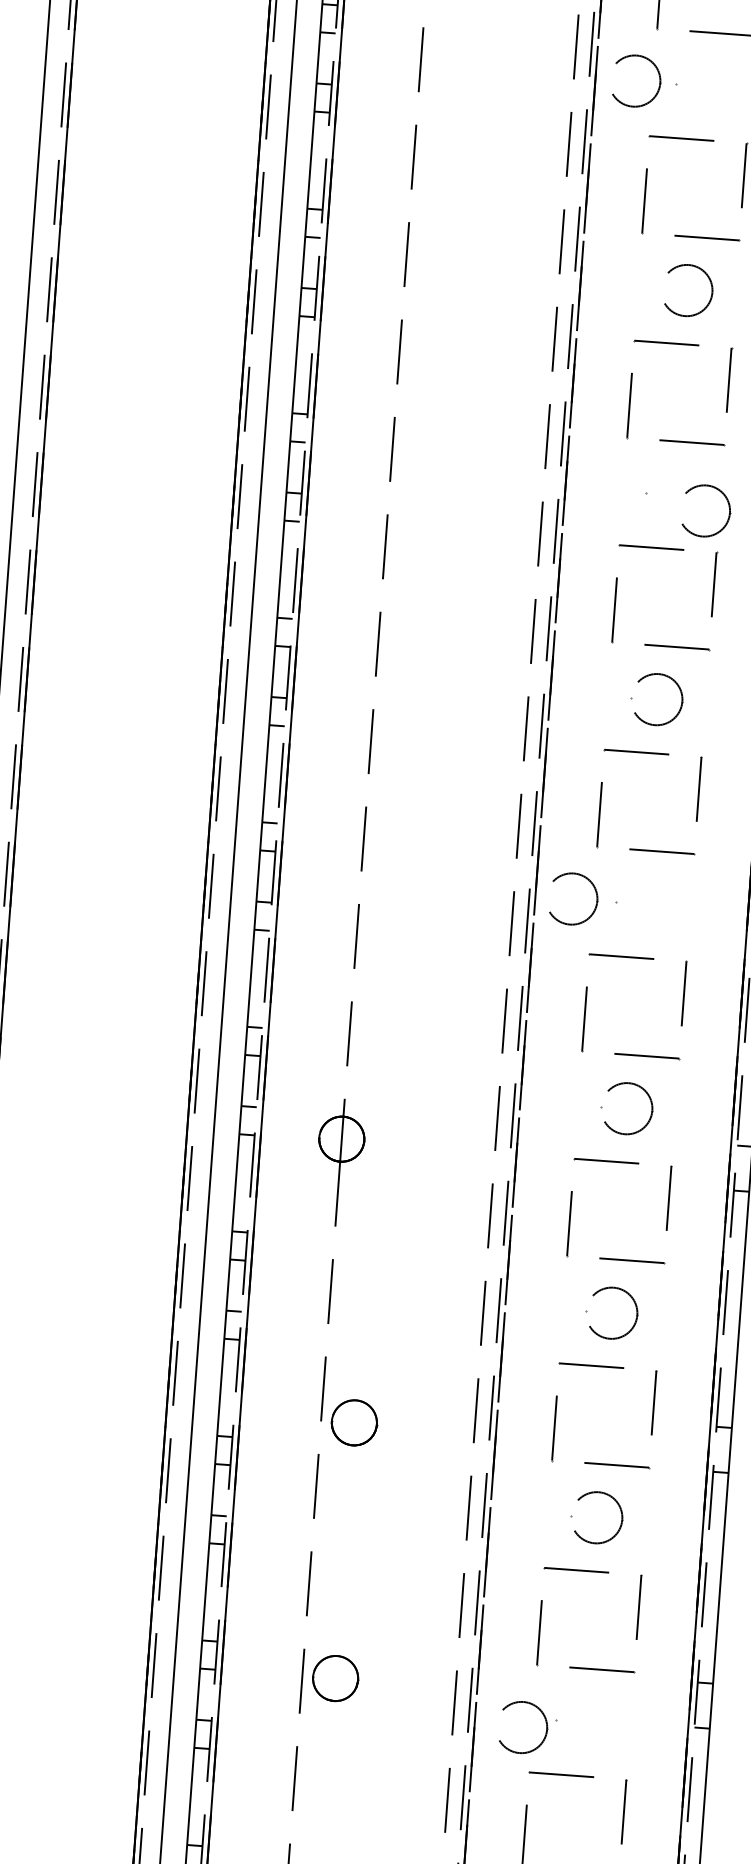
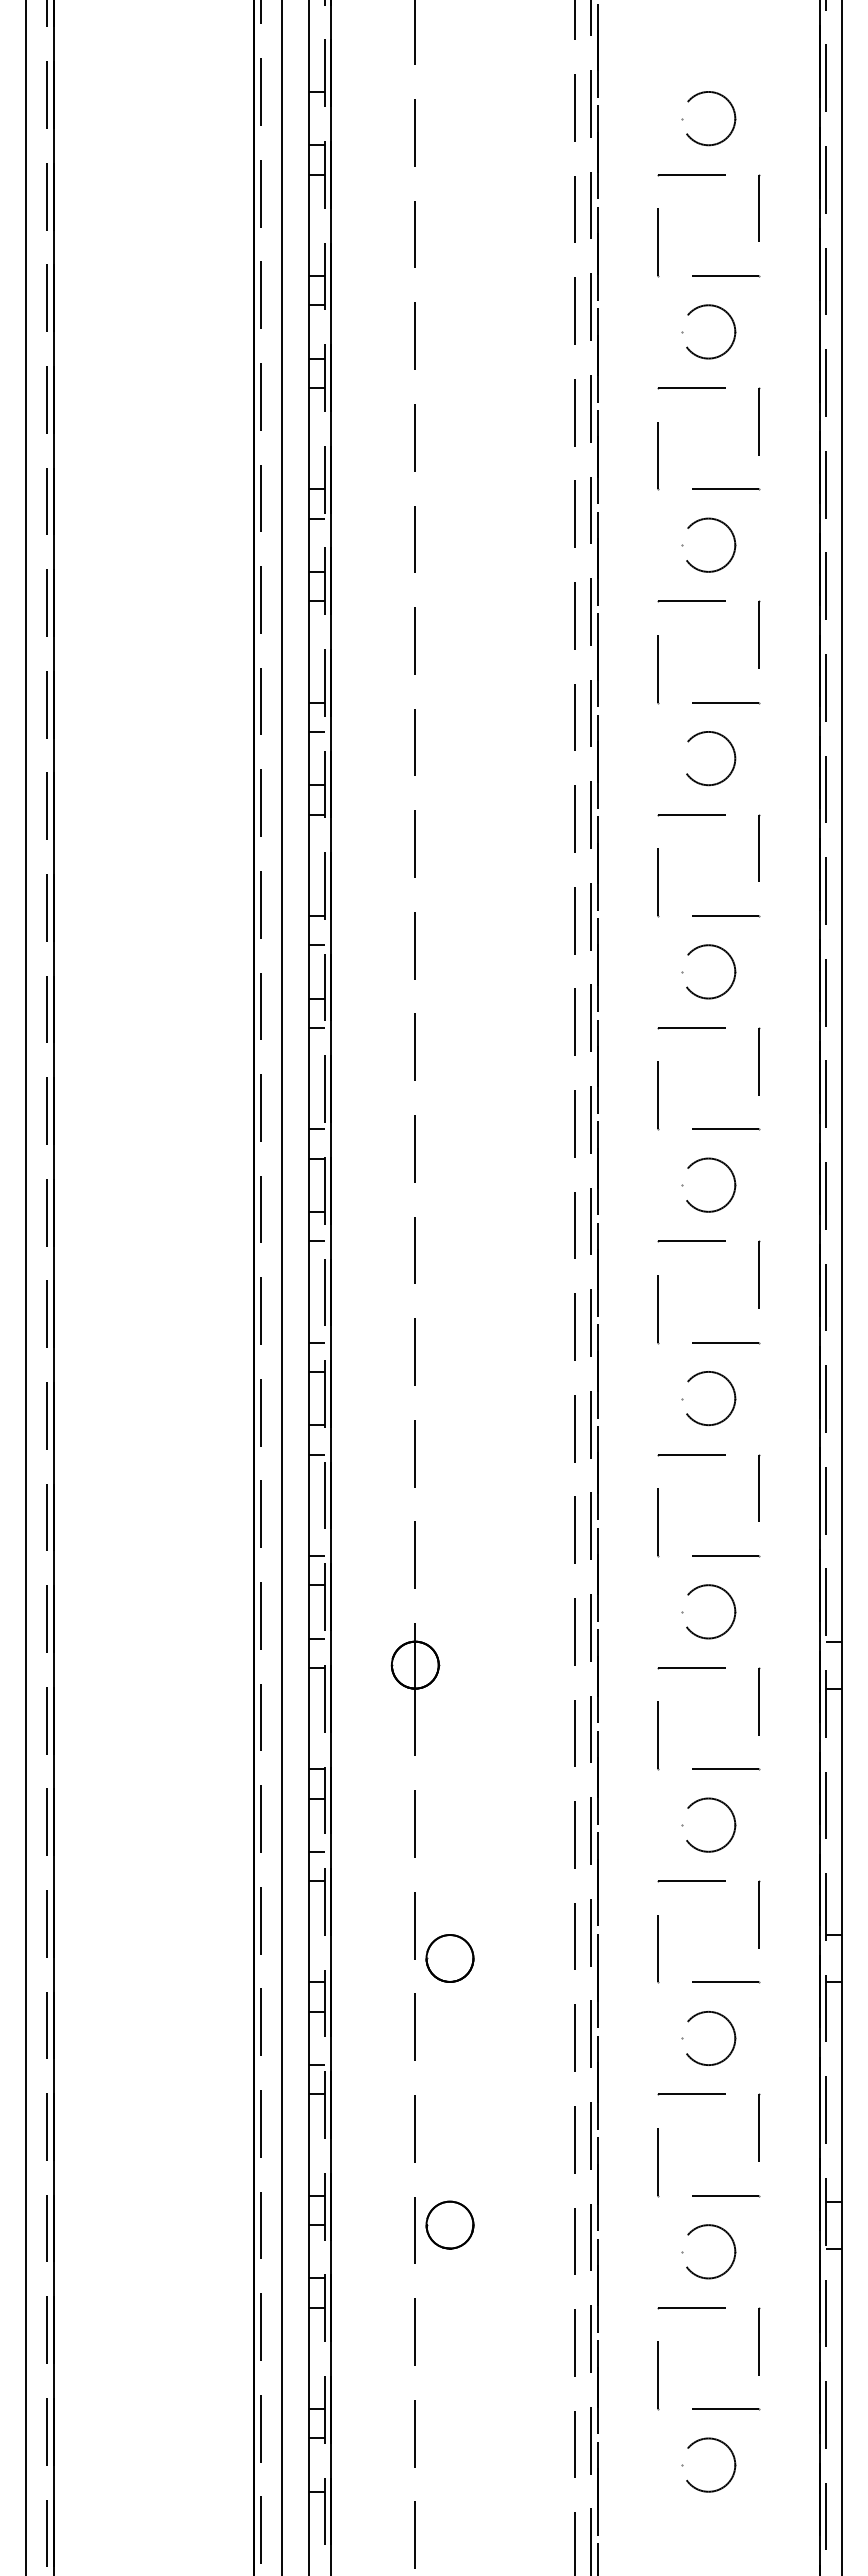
part: (658, 74) -> (732, 536), moved
part: (728, 507) -> (733, 966), moved
part: (596, 895) -> (733, 1393), moved
part: (545, 1724) -> (733, 2246), moved

